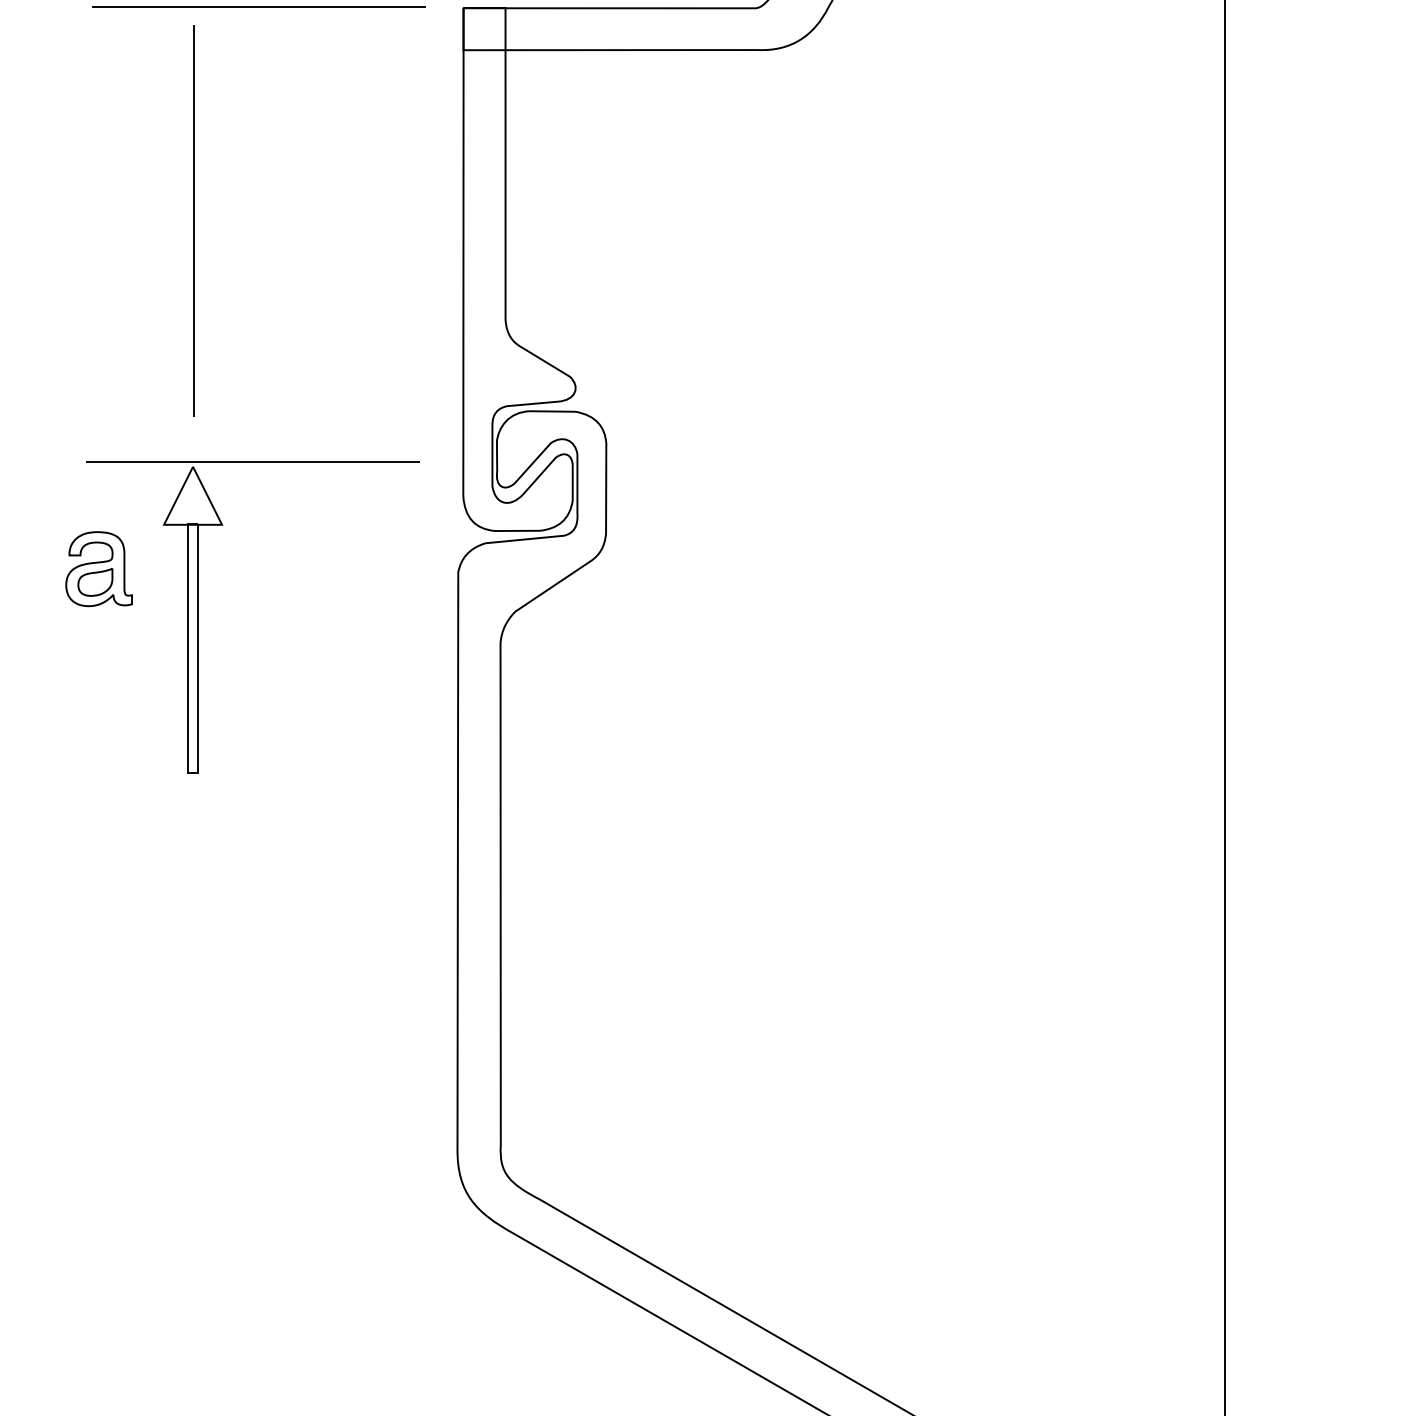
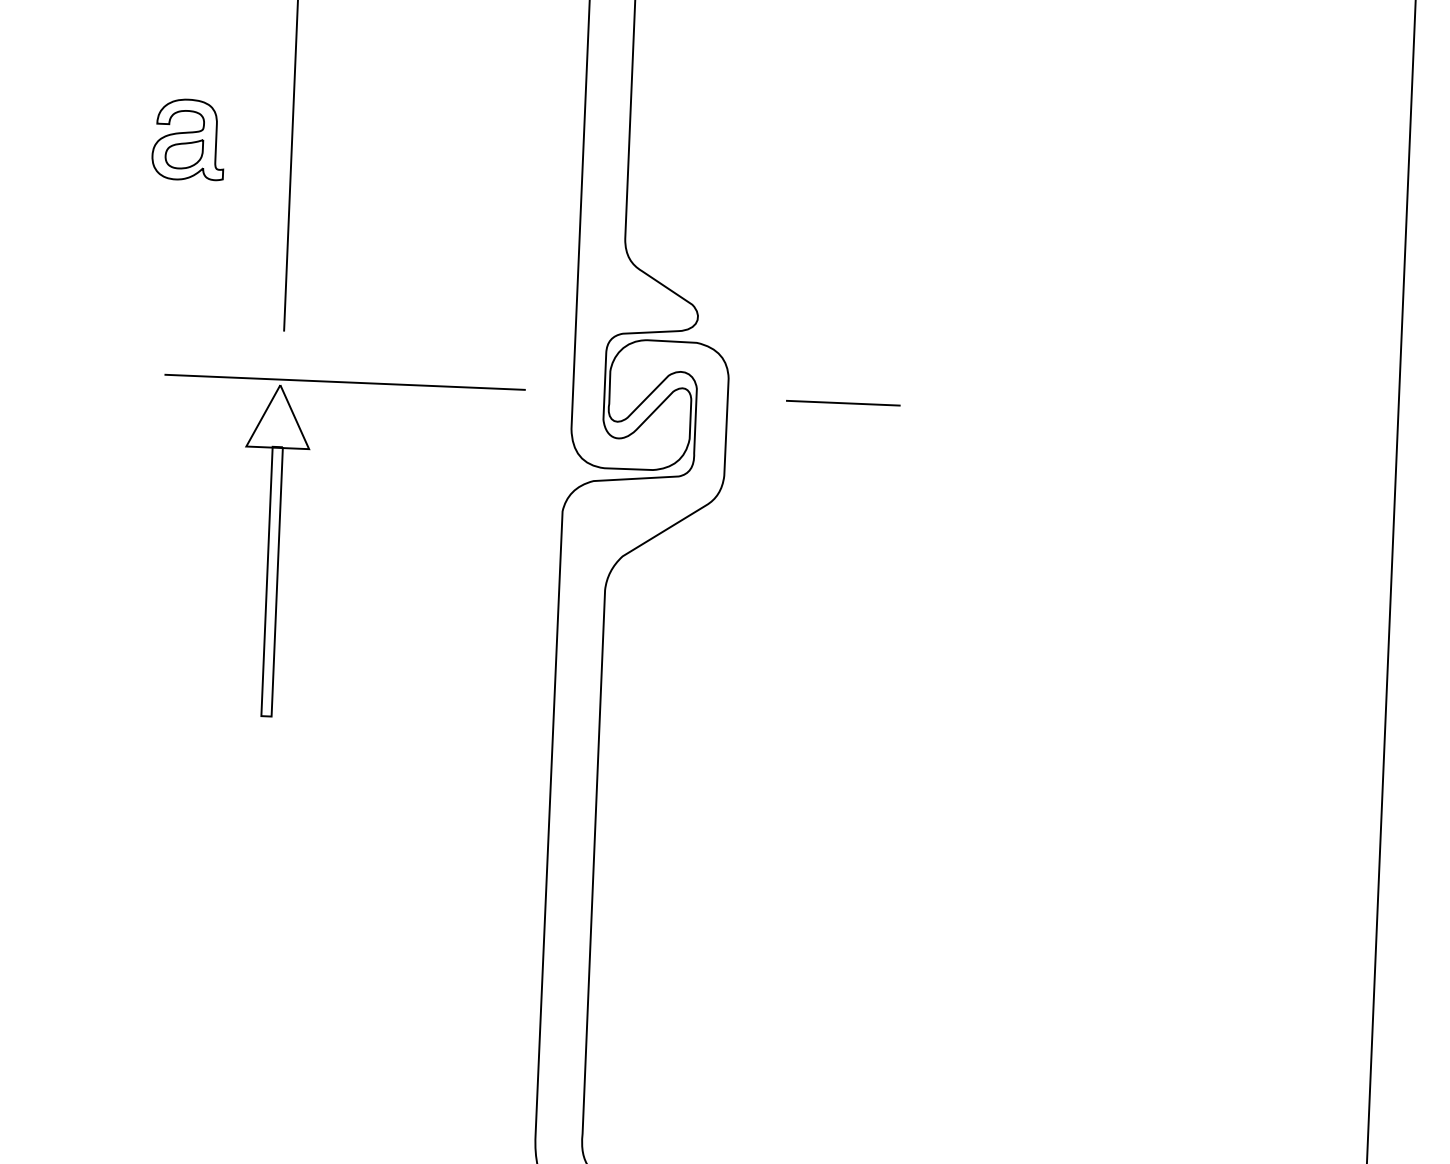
line: (712, 461) -> (842, 402), added
part: (98, 569) -> (188, 140), moved

